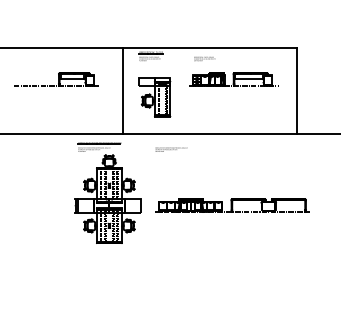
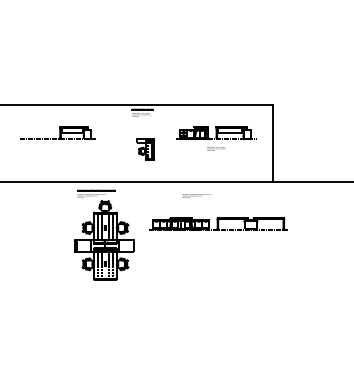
text: (204, 58) -> (216, 148), moved
line: (122, 90) -> (117, 143), removed
part: (154, 97) -> (145, 149), size x0.6
text: (171, 149) -> (196, 195), moved
part: (232, 204) -> (218, 223), moved

